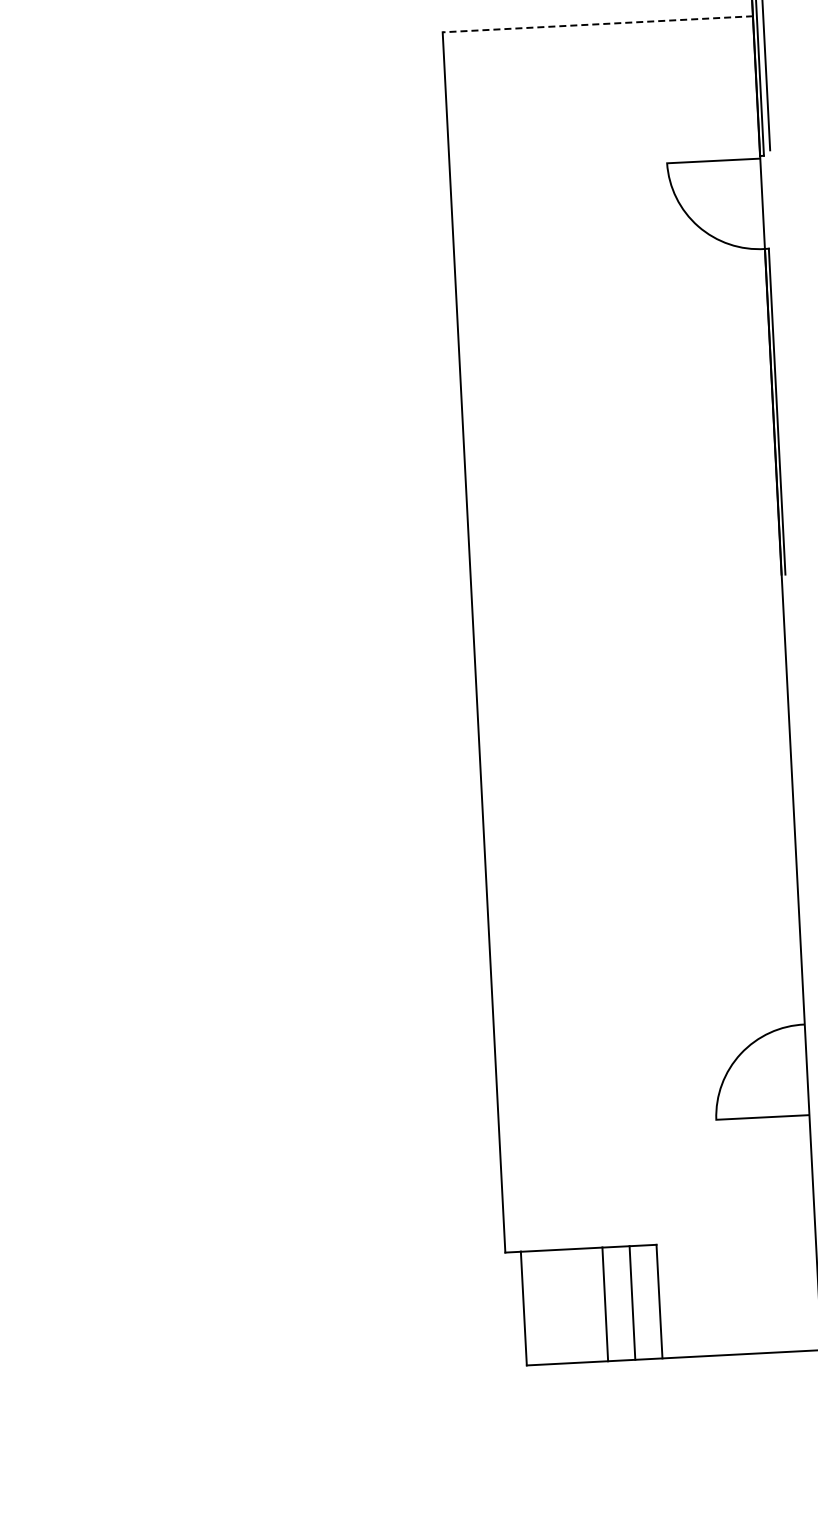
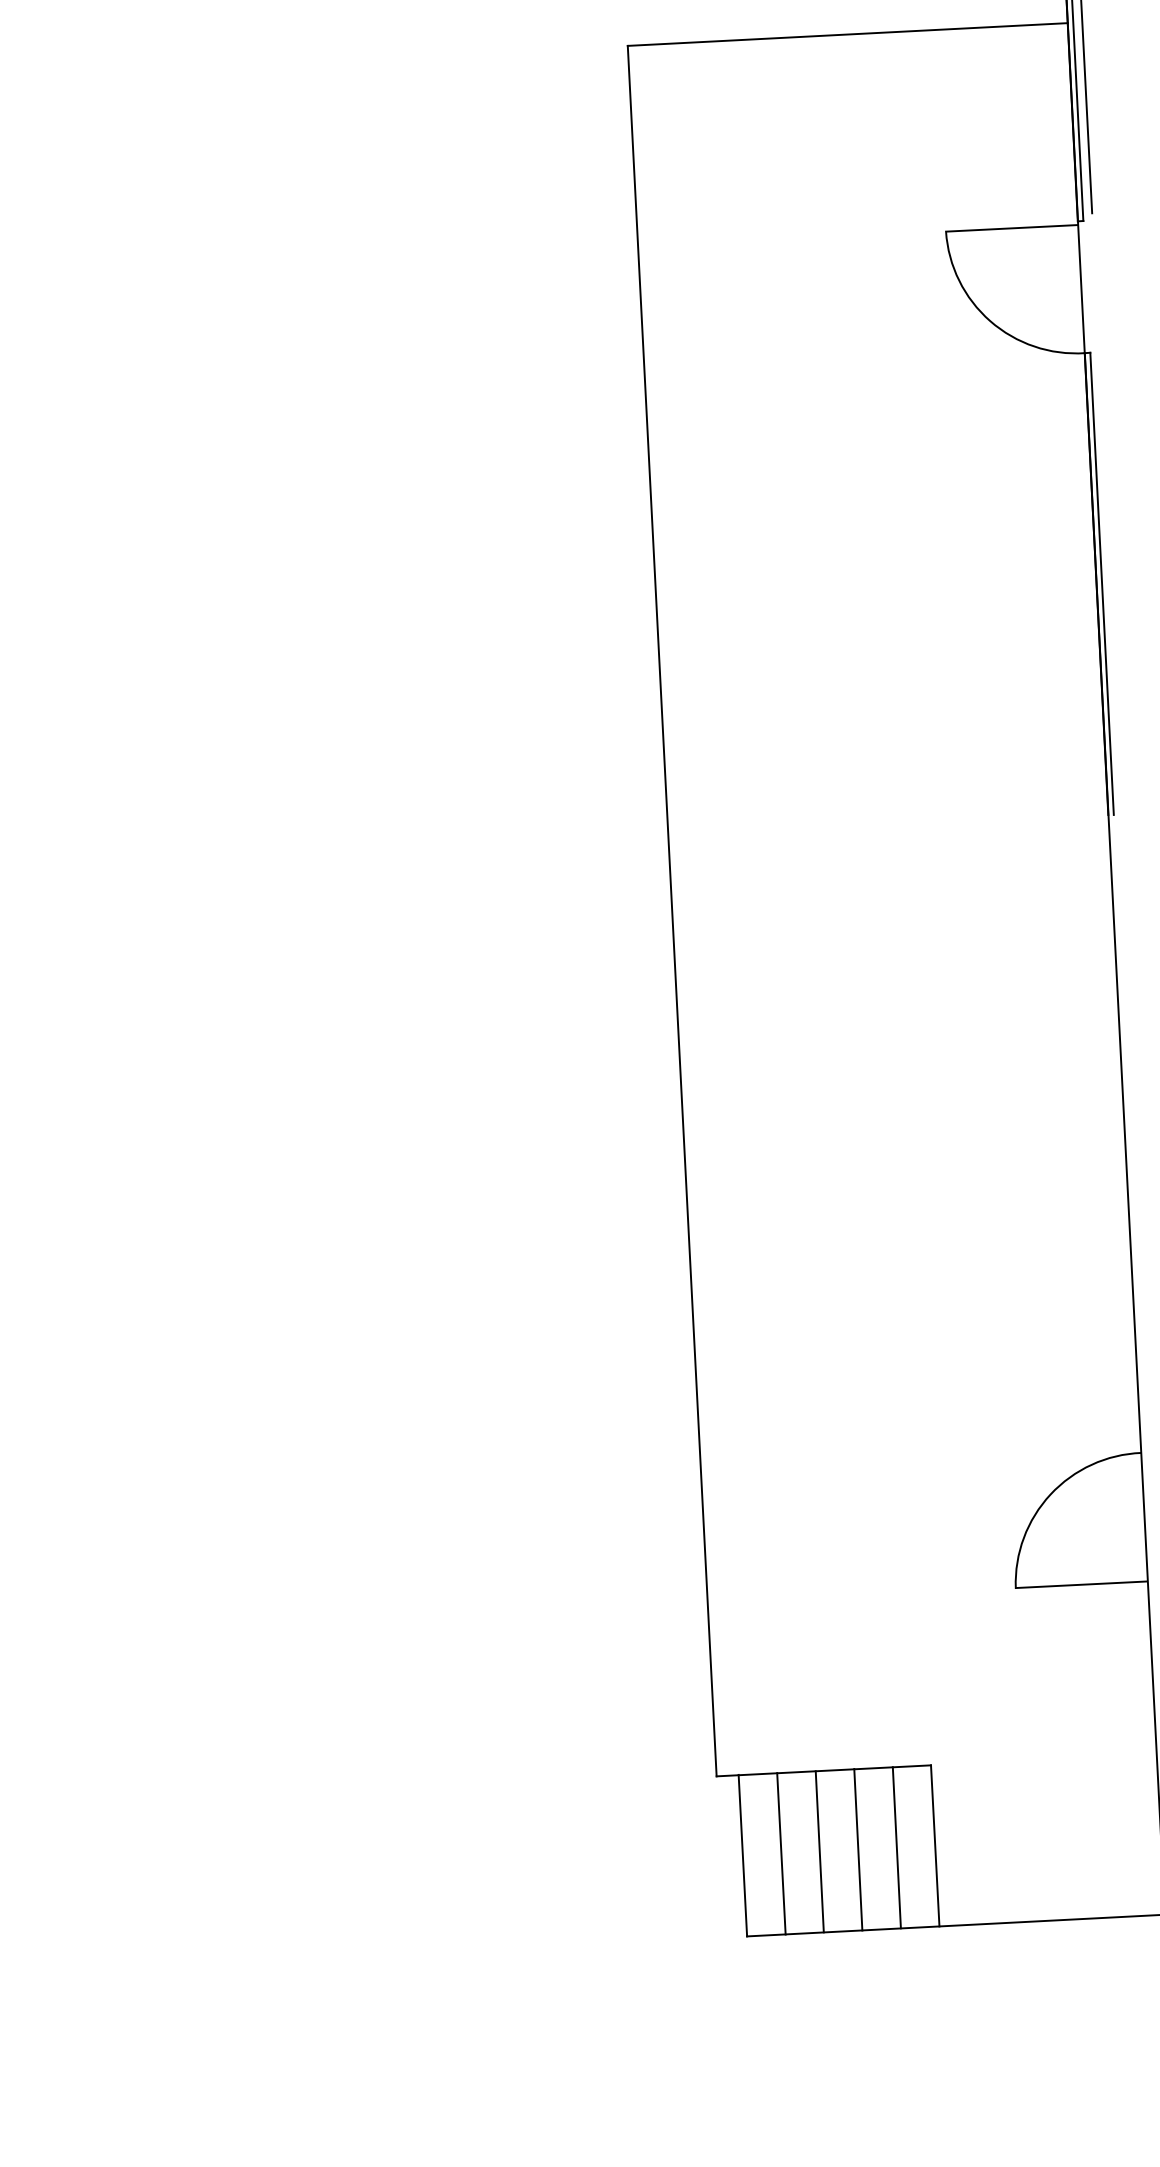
line: (597, 24) -> (847, 34), dashed -> solid
line: (577, 1305) -> (818, 1851), added
line: (551, 1307) -> (782, 1854), added

